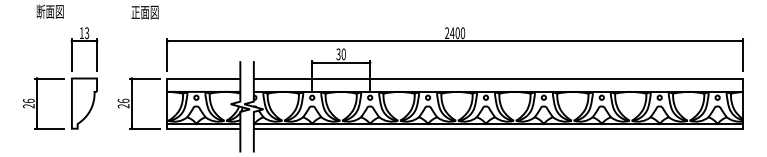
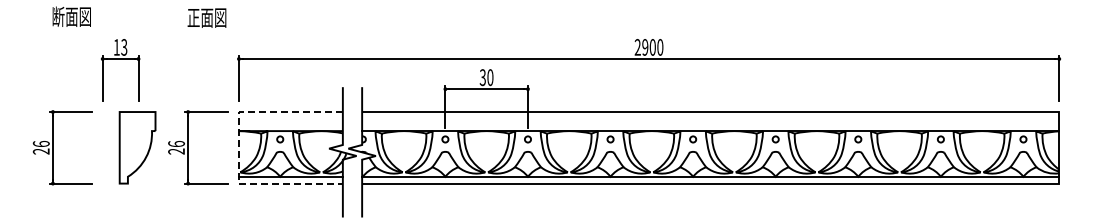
text: (451, 33) -> (644, 47), 2400 -> 2900
part: (84, 103) -> (137, 147), moved
line: (167, 103) -> (238, 147), solid -> dashed

